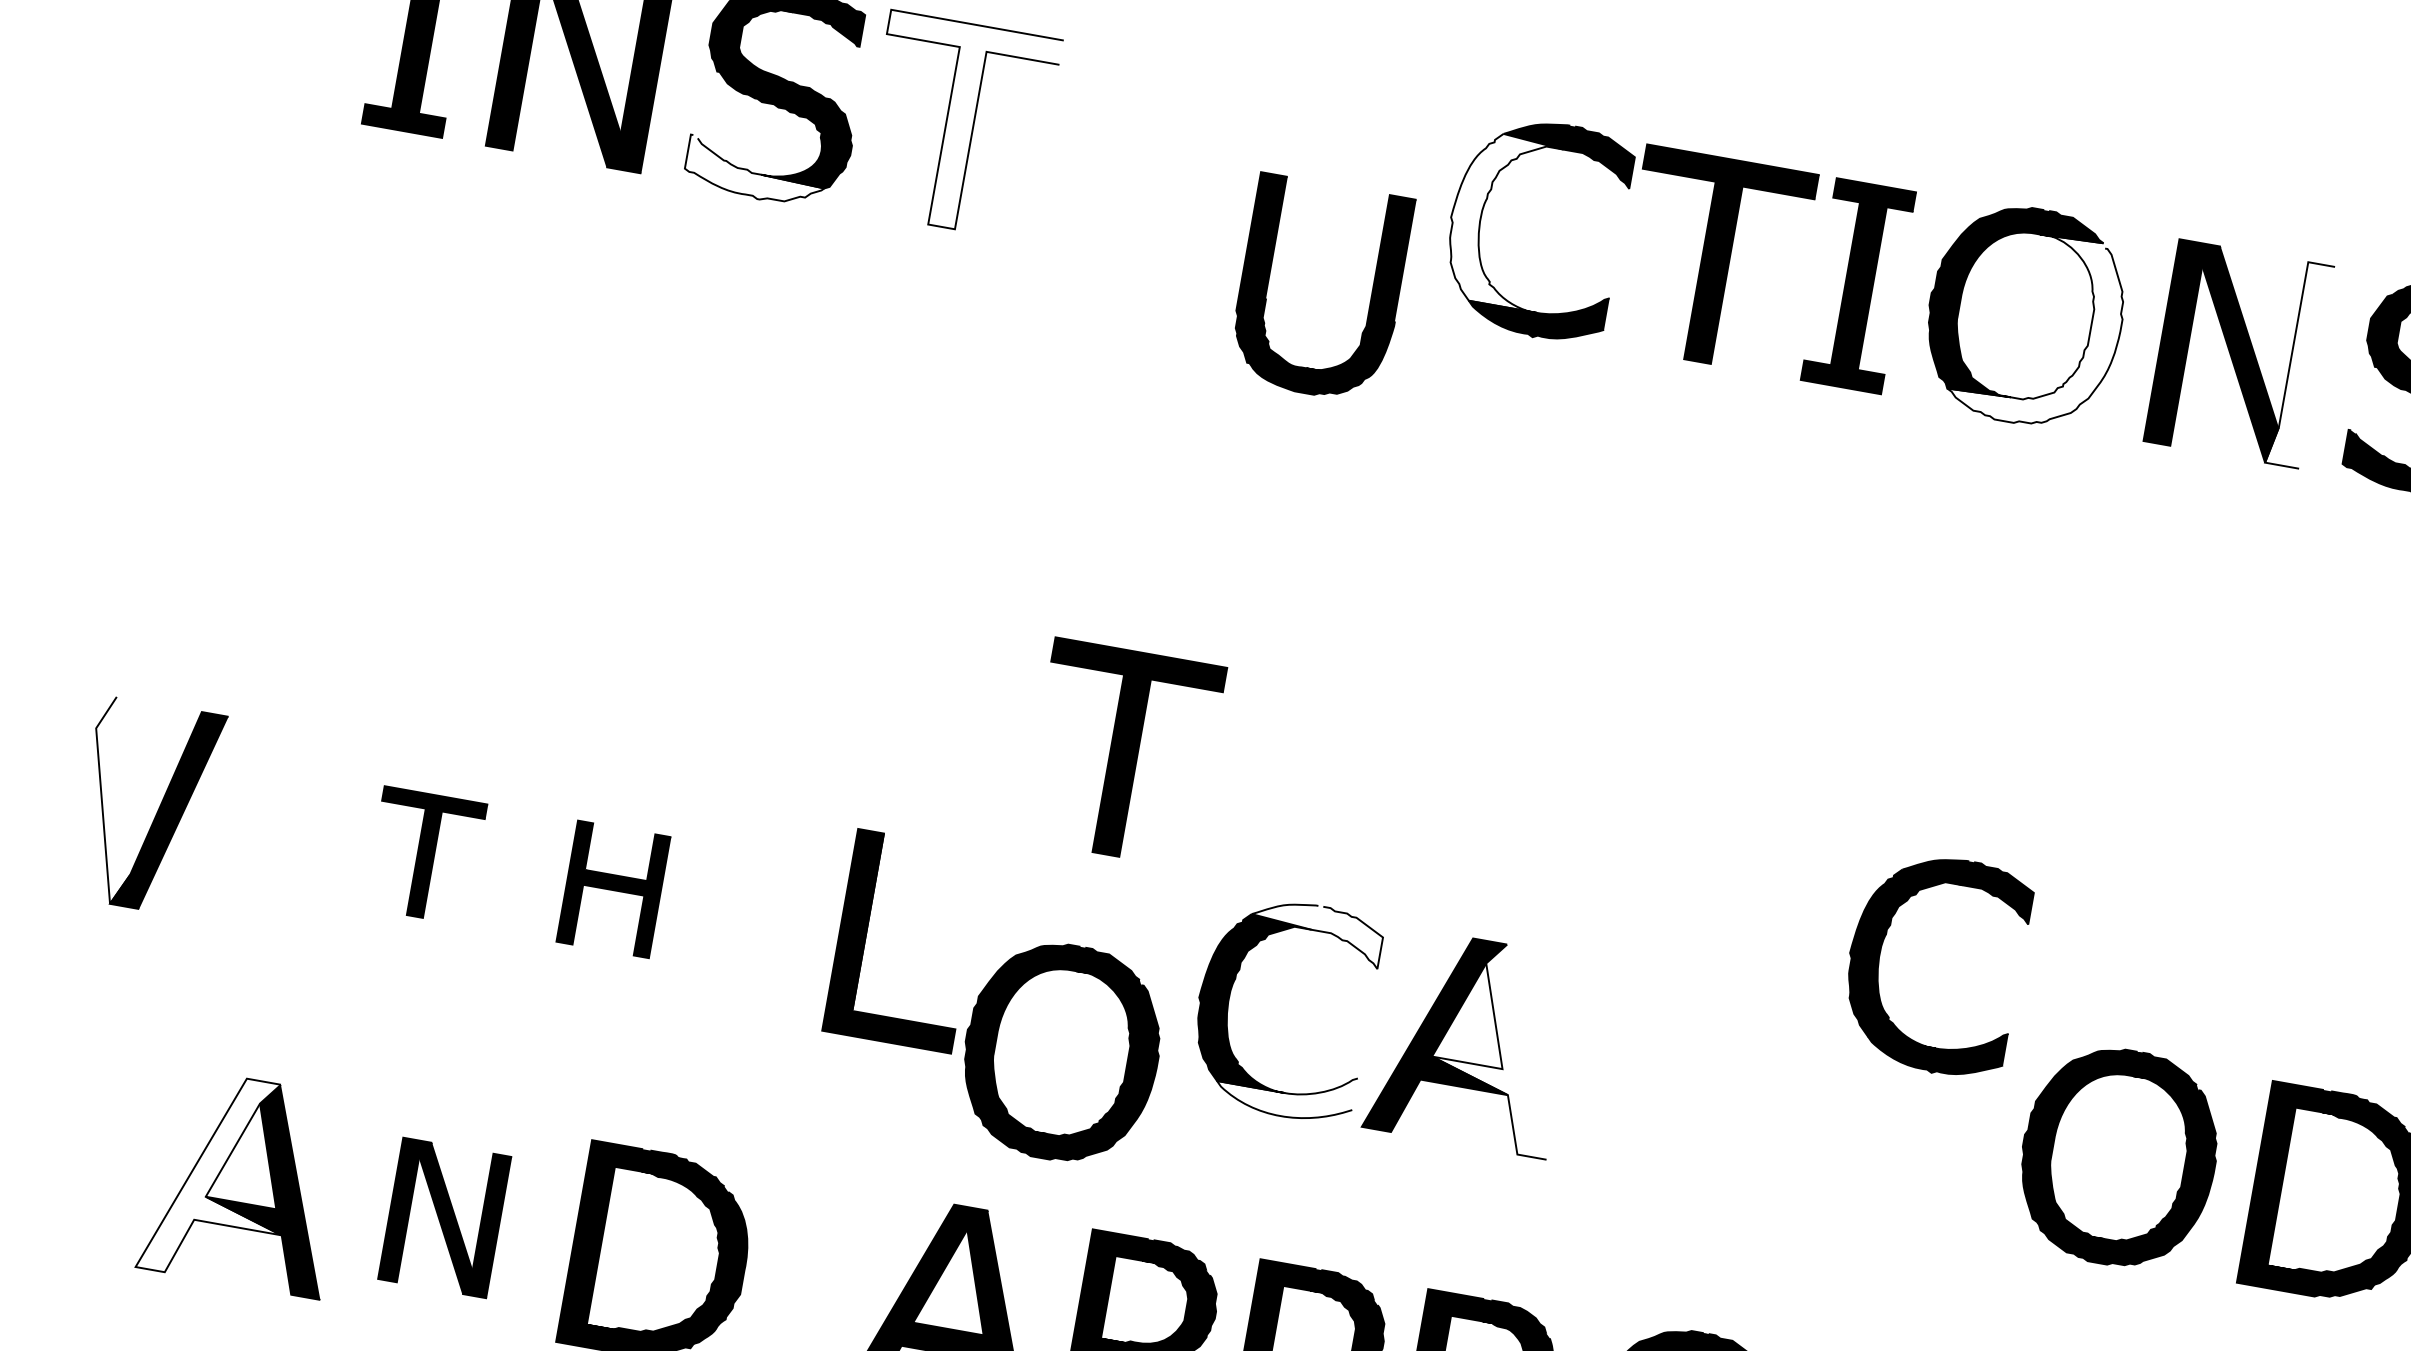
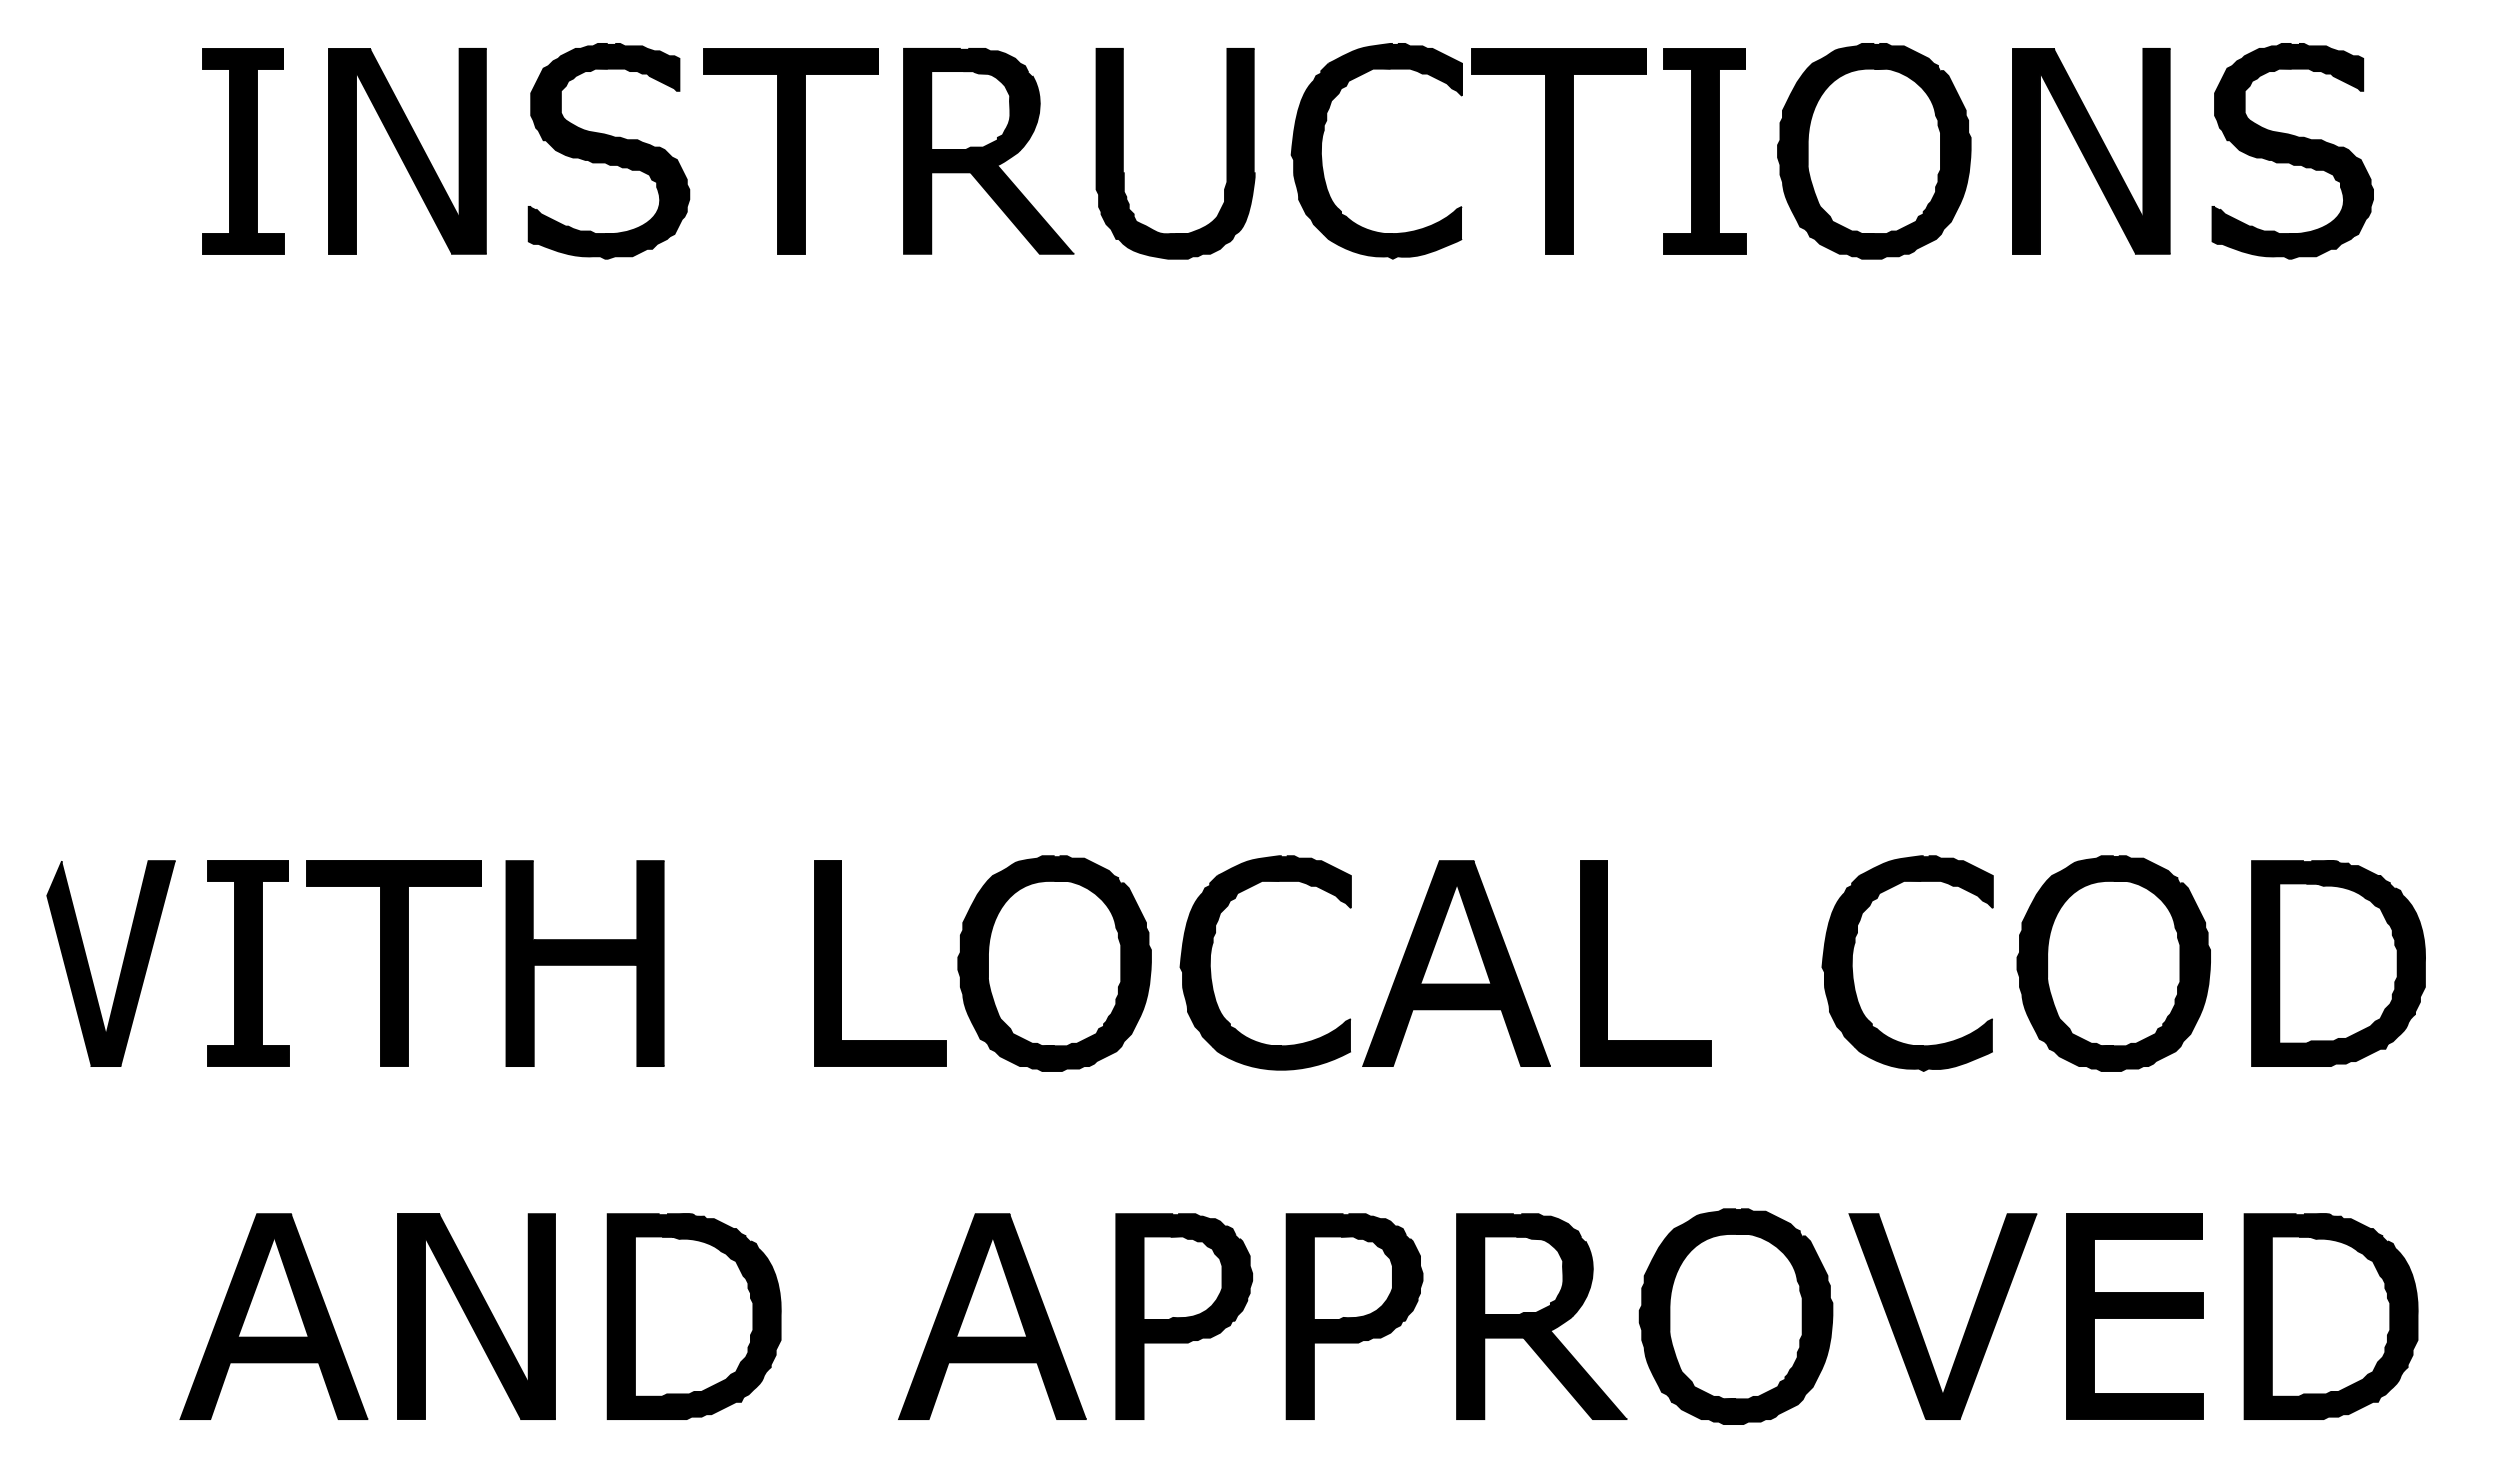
fill: (959, 125) -> (791, 150), added
part: (1153, 160) -> (988, 151), added
fill: (755, 172) -> (598, 232), added
fill: (1501, 219) -> (1341, 148), added
part: (1370, 297) -> (1226, 153), moved
fill: (2039, 329) -> (1890, 162), added
fill: (2300, 364) -> (2153, 150), added
part: (1122, 753) -> (1062, 740), removed
fill: (113, 800) -> (76, 963), added
part: (282, 830) -> (248, 963), added
part: (425, 855) -> (393, 963), size x1.67
part: (613, 889) -> (584, 963), size x1.67
fill: (1315, 932) -> (1283, 882), added
part: (1879, 963) -> (1853, 972), moved
fill: (1500, 1047) -> (1485, 963), added
part: (1061, 1052) -> (1054, 963), moved
part: (1620, 1068) -> (1607, 963), added
fill: (1285, 1091) -> (1281, 1044), added
fill: (221, 1178) -> (249, 1316), added
part: (444, 1217) -> (476, 1316), size x1.43

